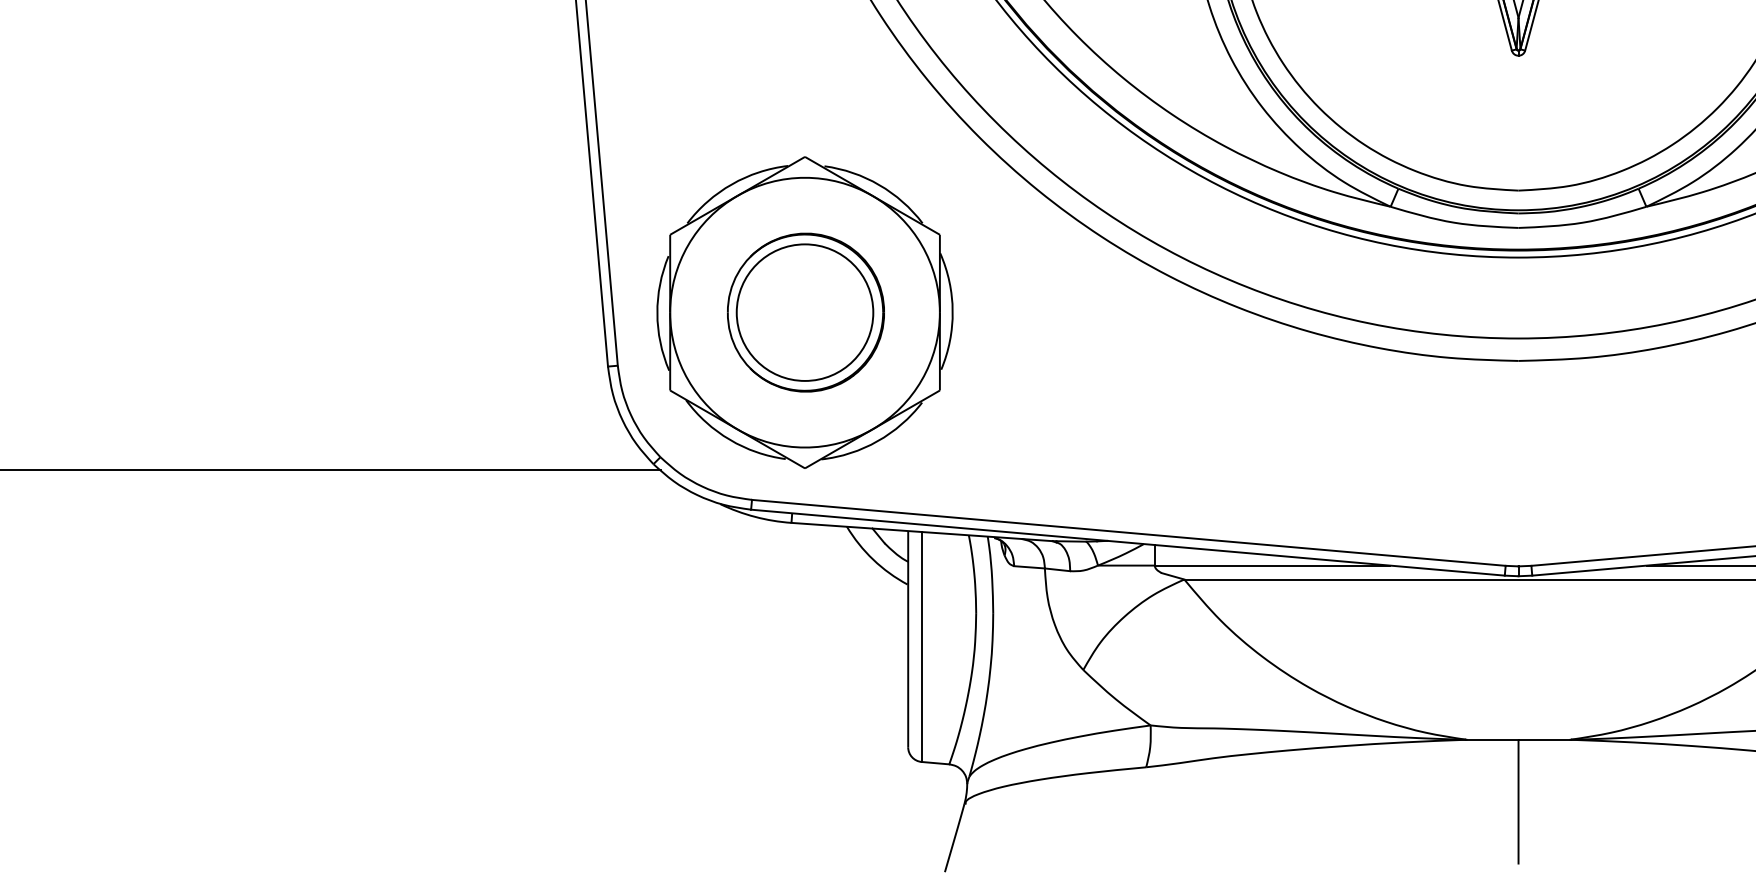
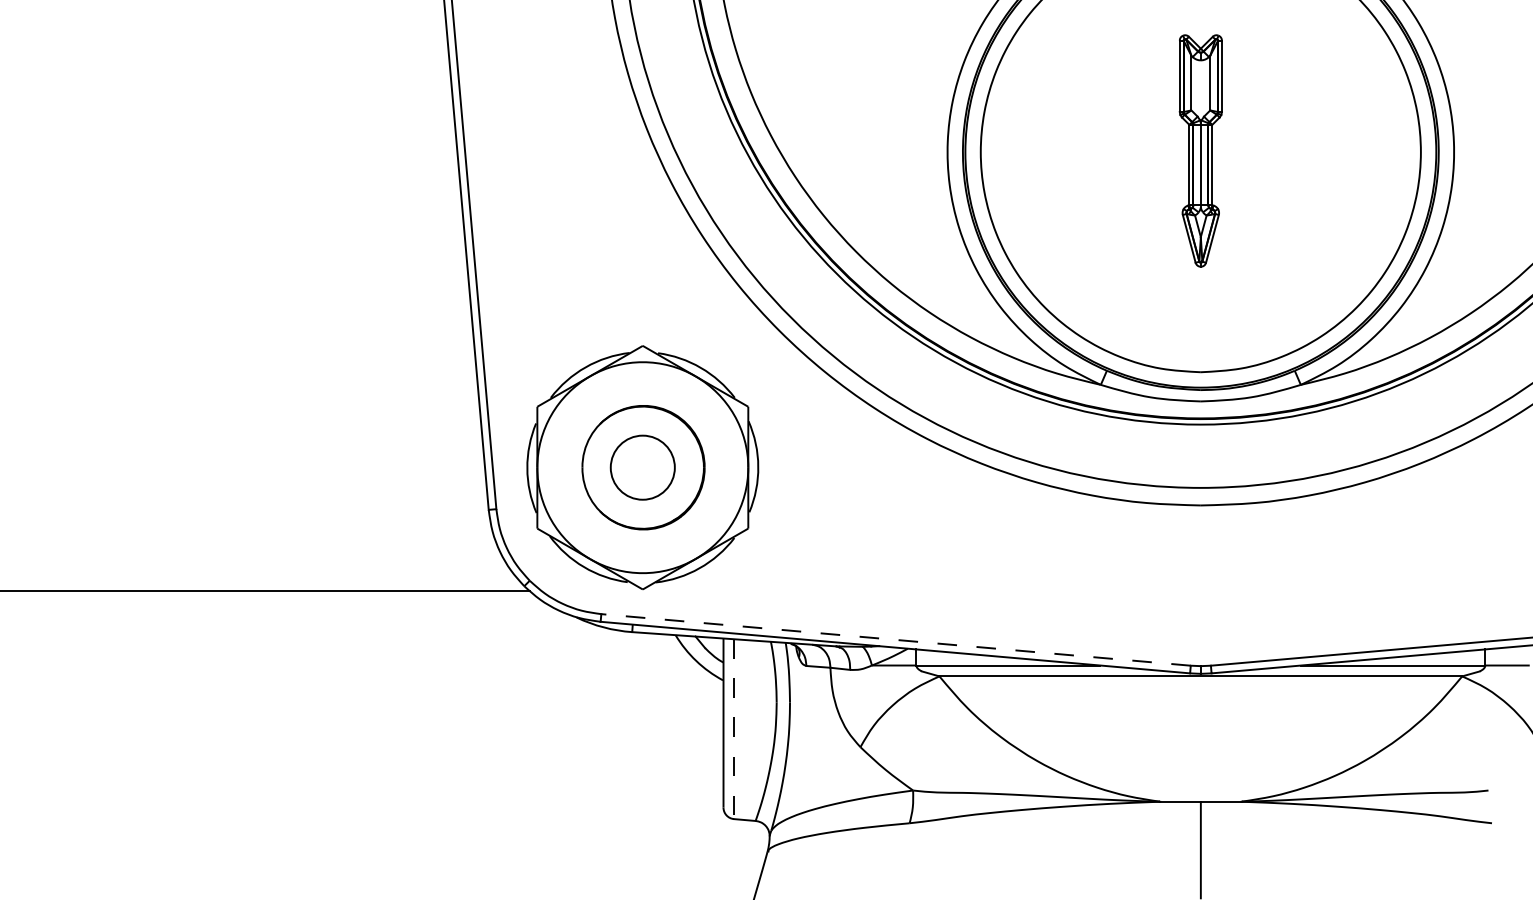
circle: (804, 312) -> (642, 467), size x0.6
line: (1129, 532) -> (896, 639), solid -> dashed
line: (922, 647) -> (734, 729), solid -> dashed

